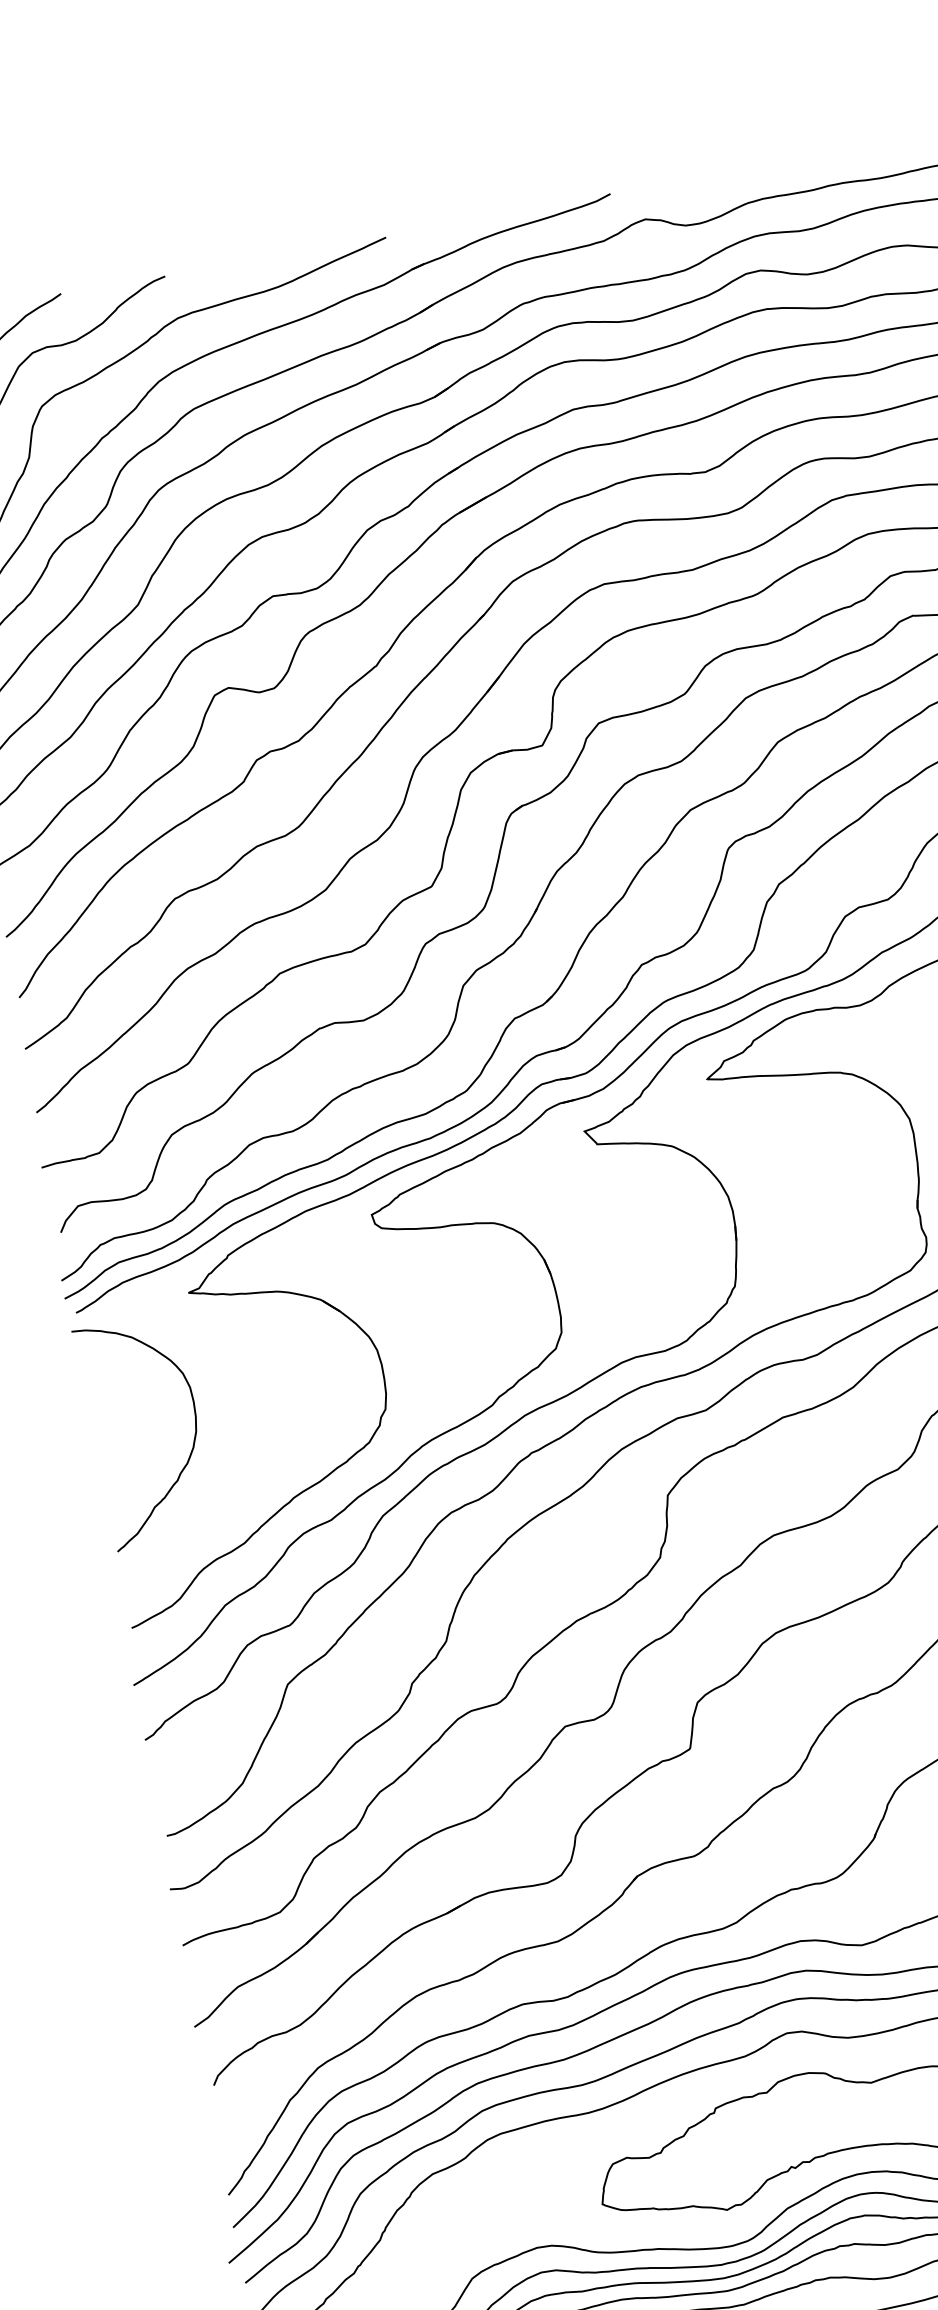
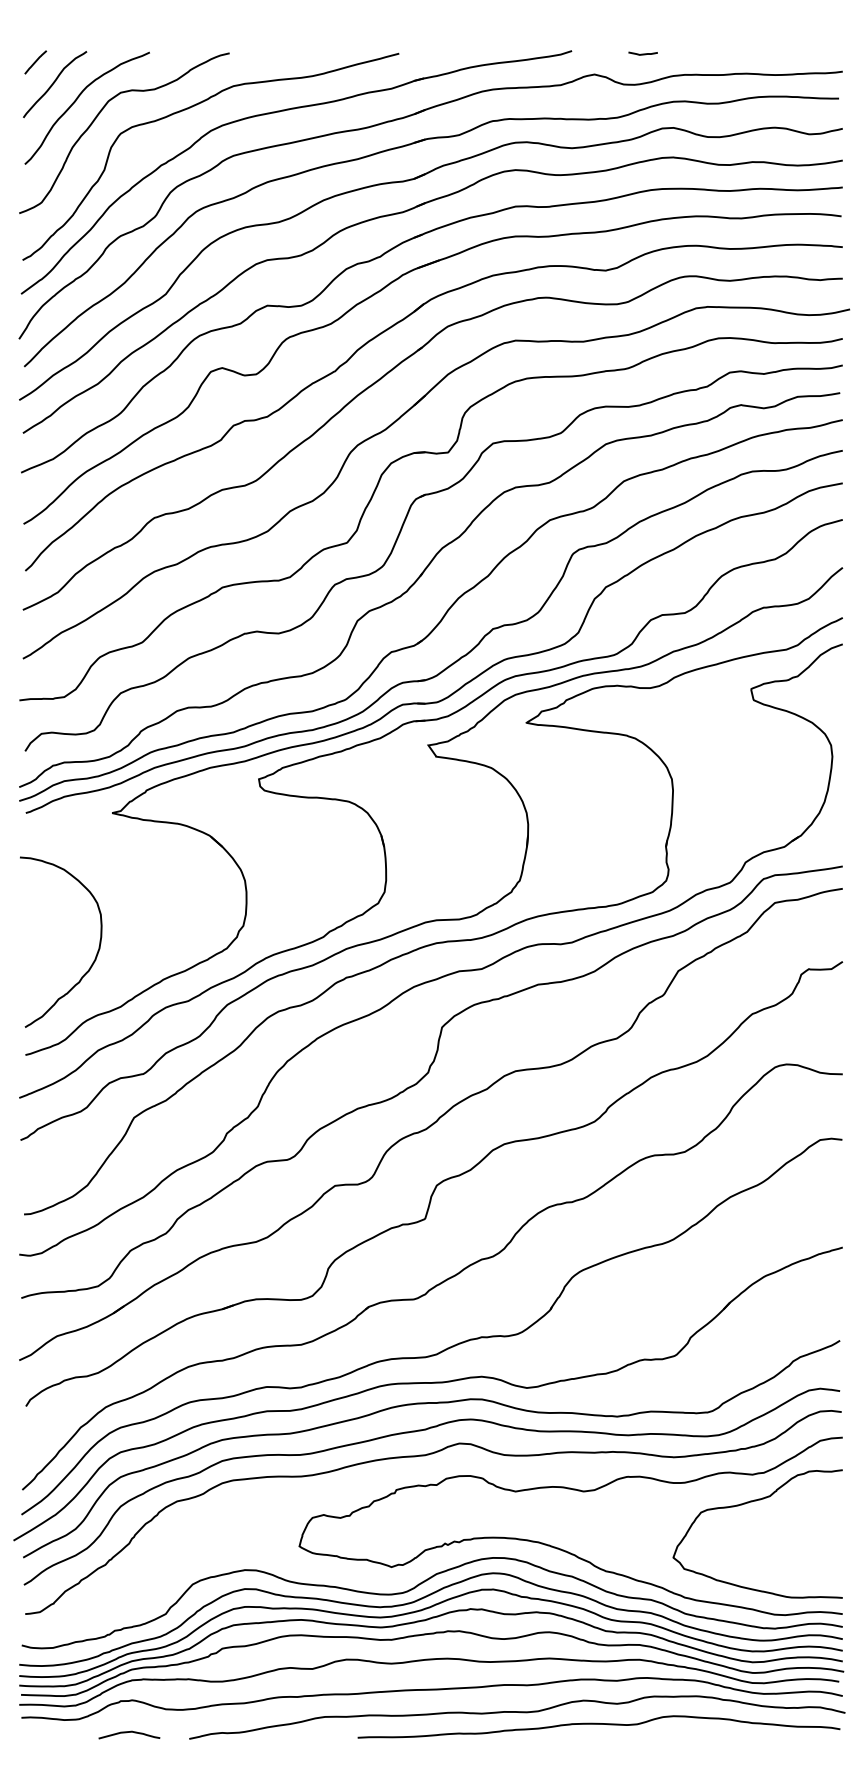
curve: (702, 180) -> (642, 53), added
curve: (193, 1439) -> (96, 953), moved

